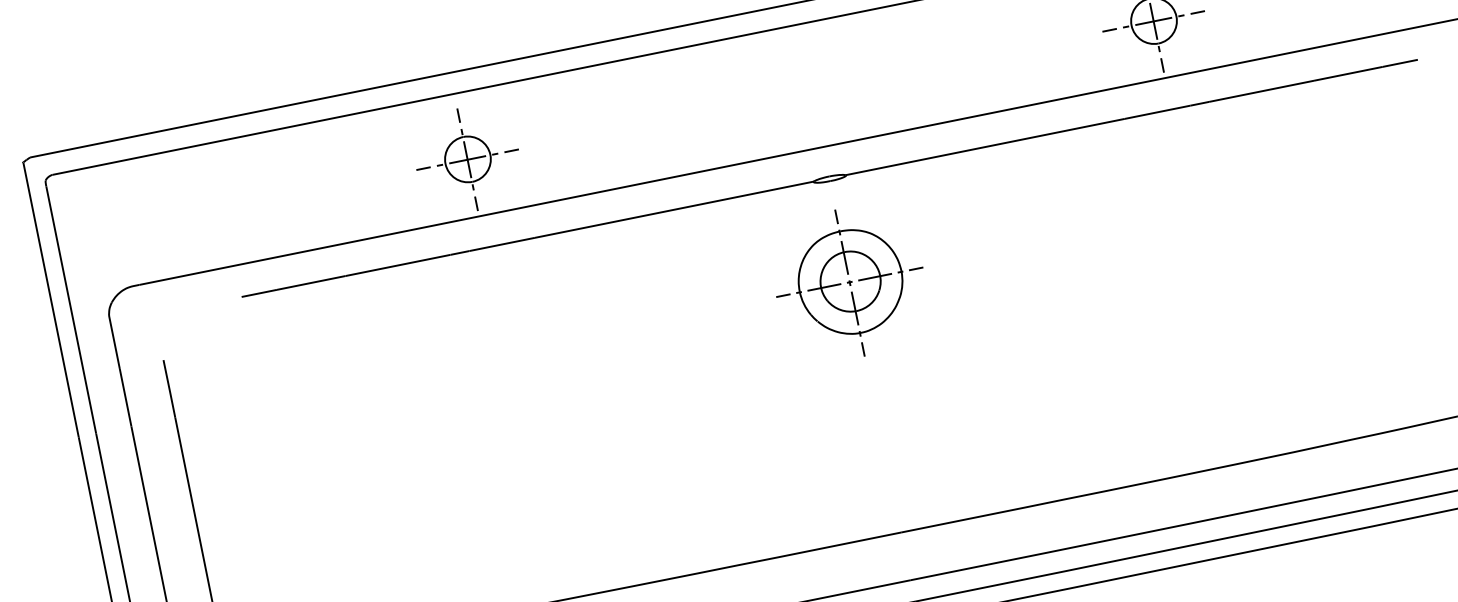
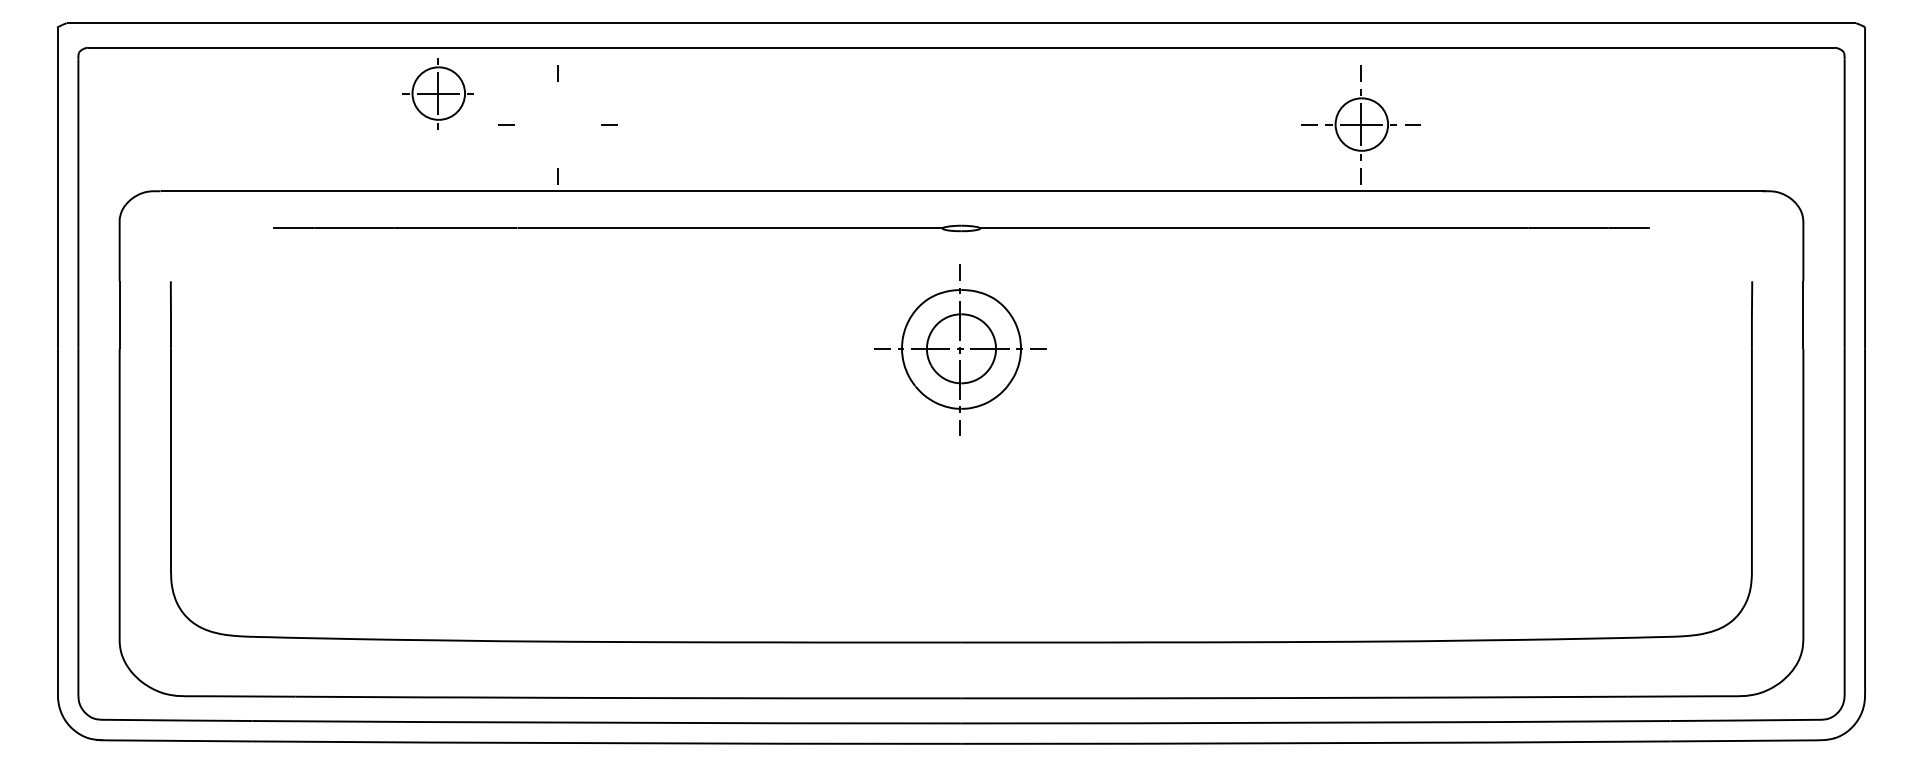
part: (466, 159) -> (437, 93), moved

